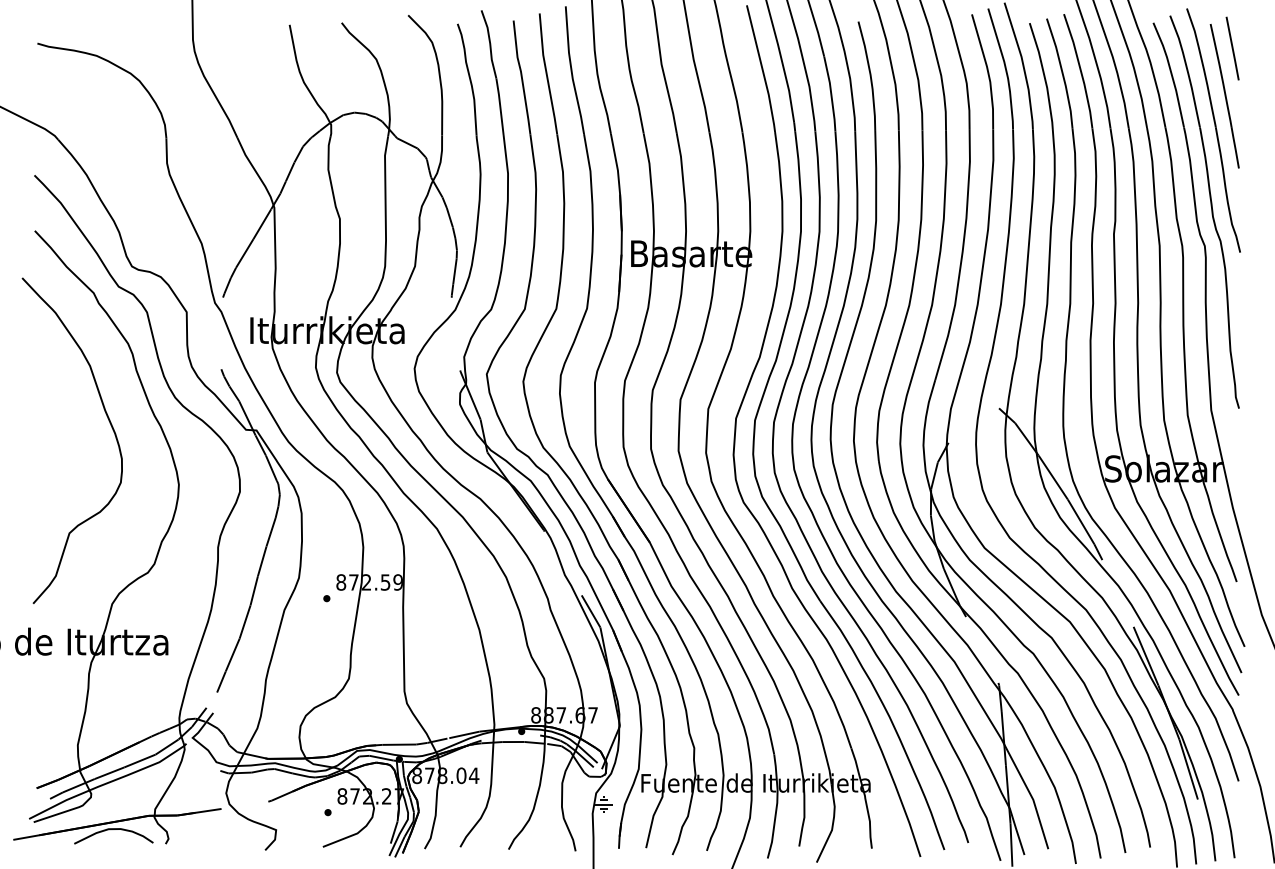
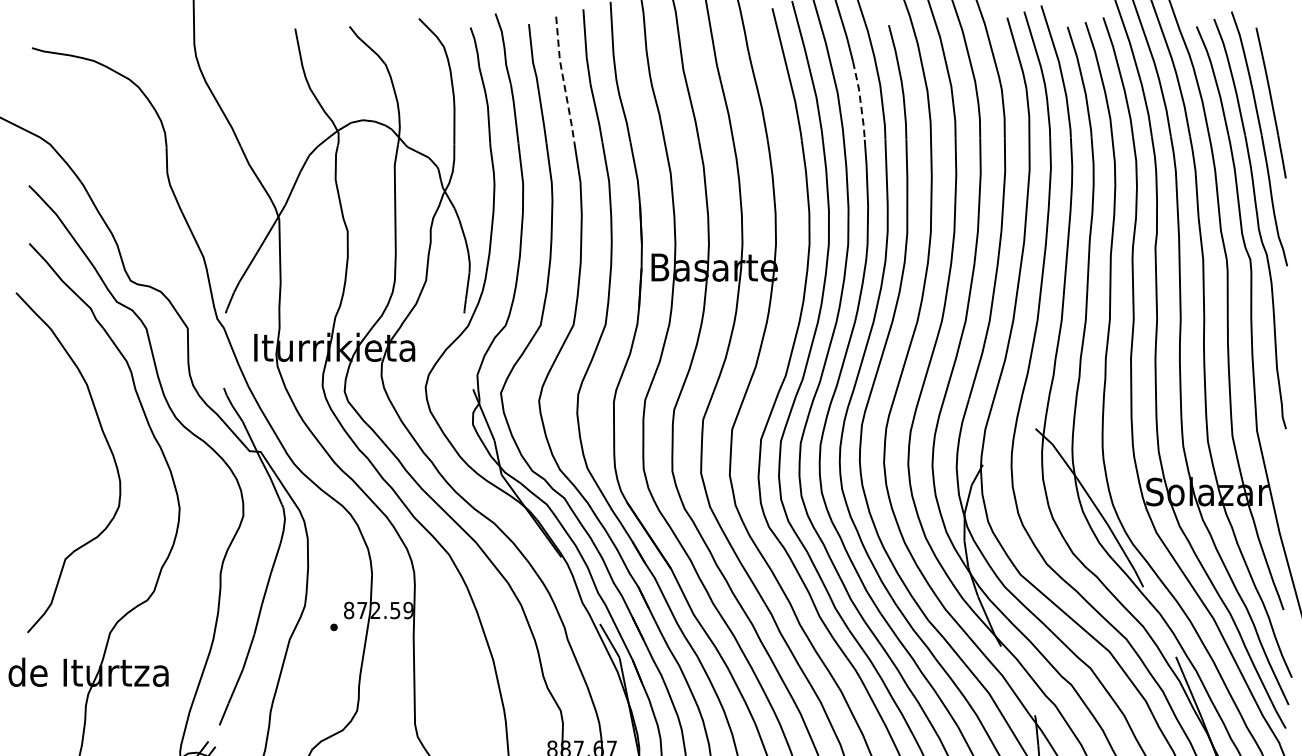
line: (1232, 48) -> (1279, 53), removed
line: (546, 74) -> (563, 80), solid -> dashed
line: (831, 93) -> (860, 100), solid -> dashed

